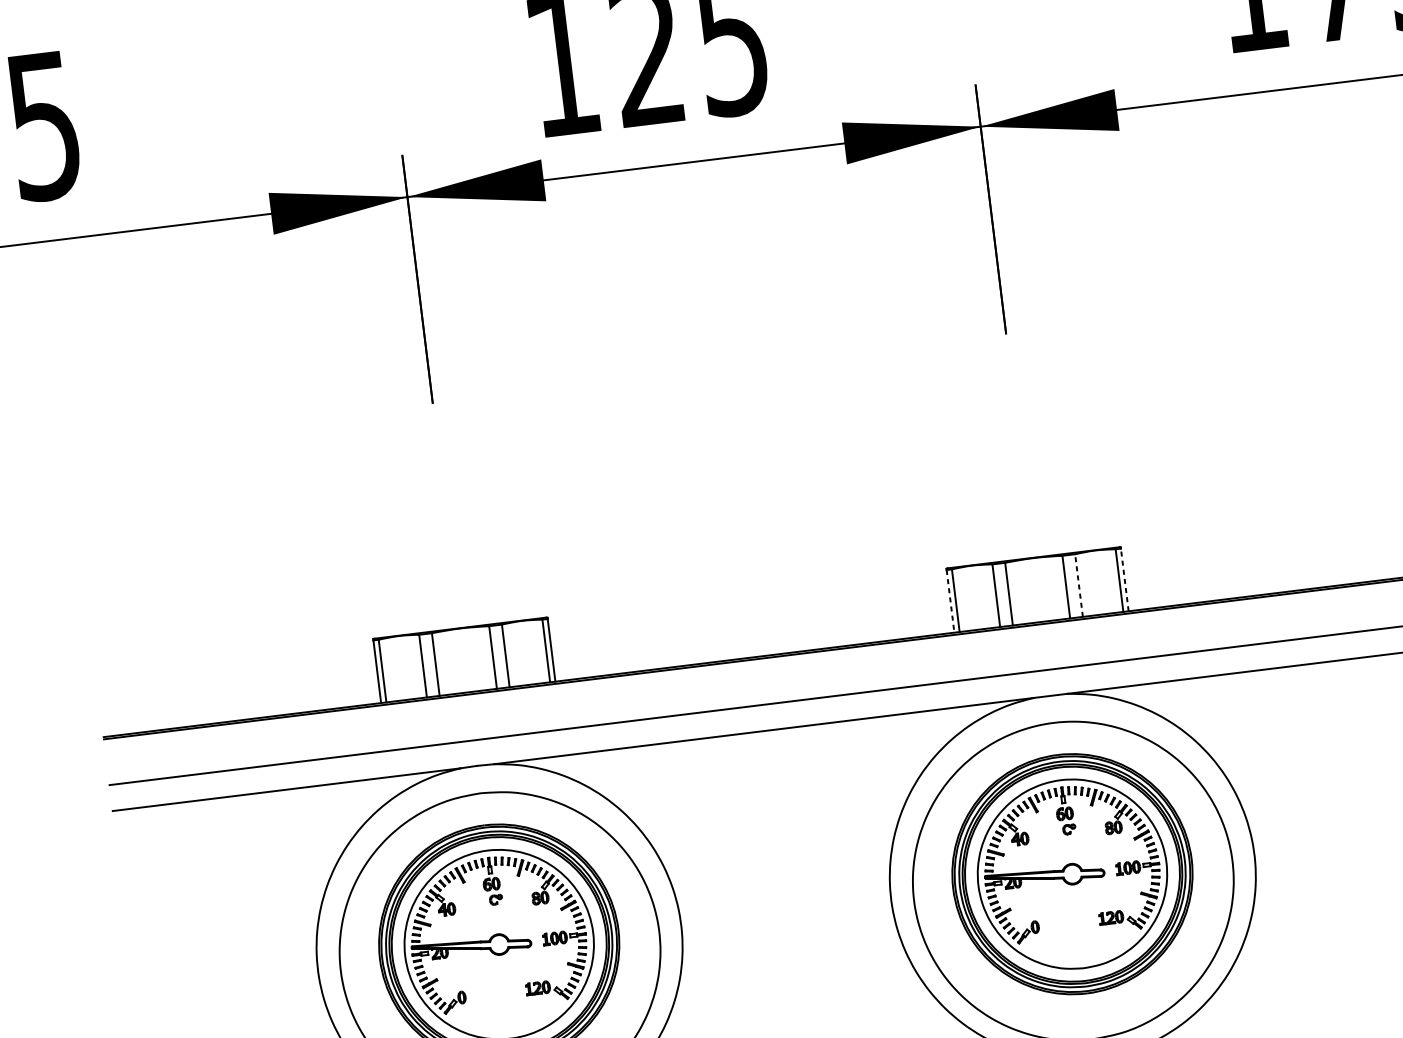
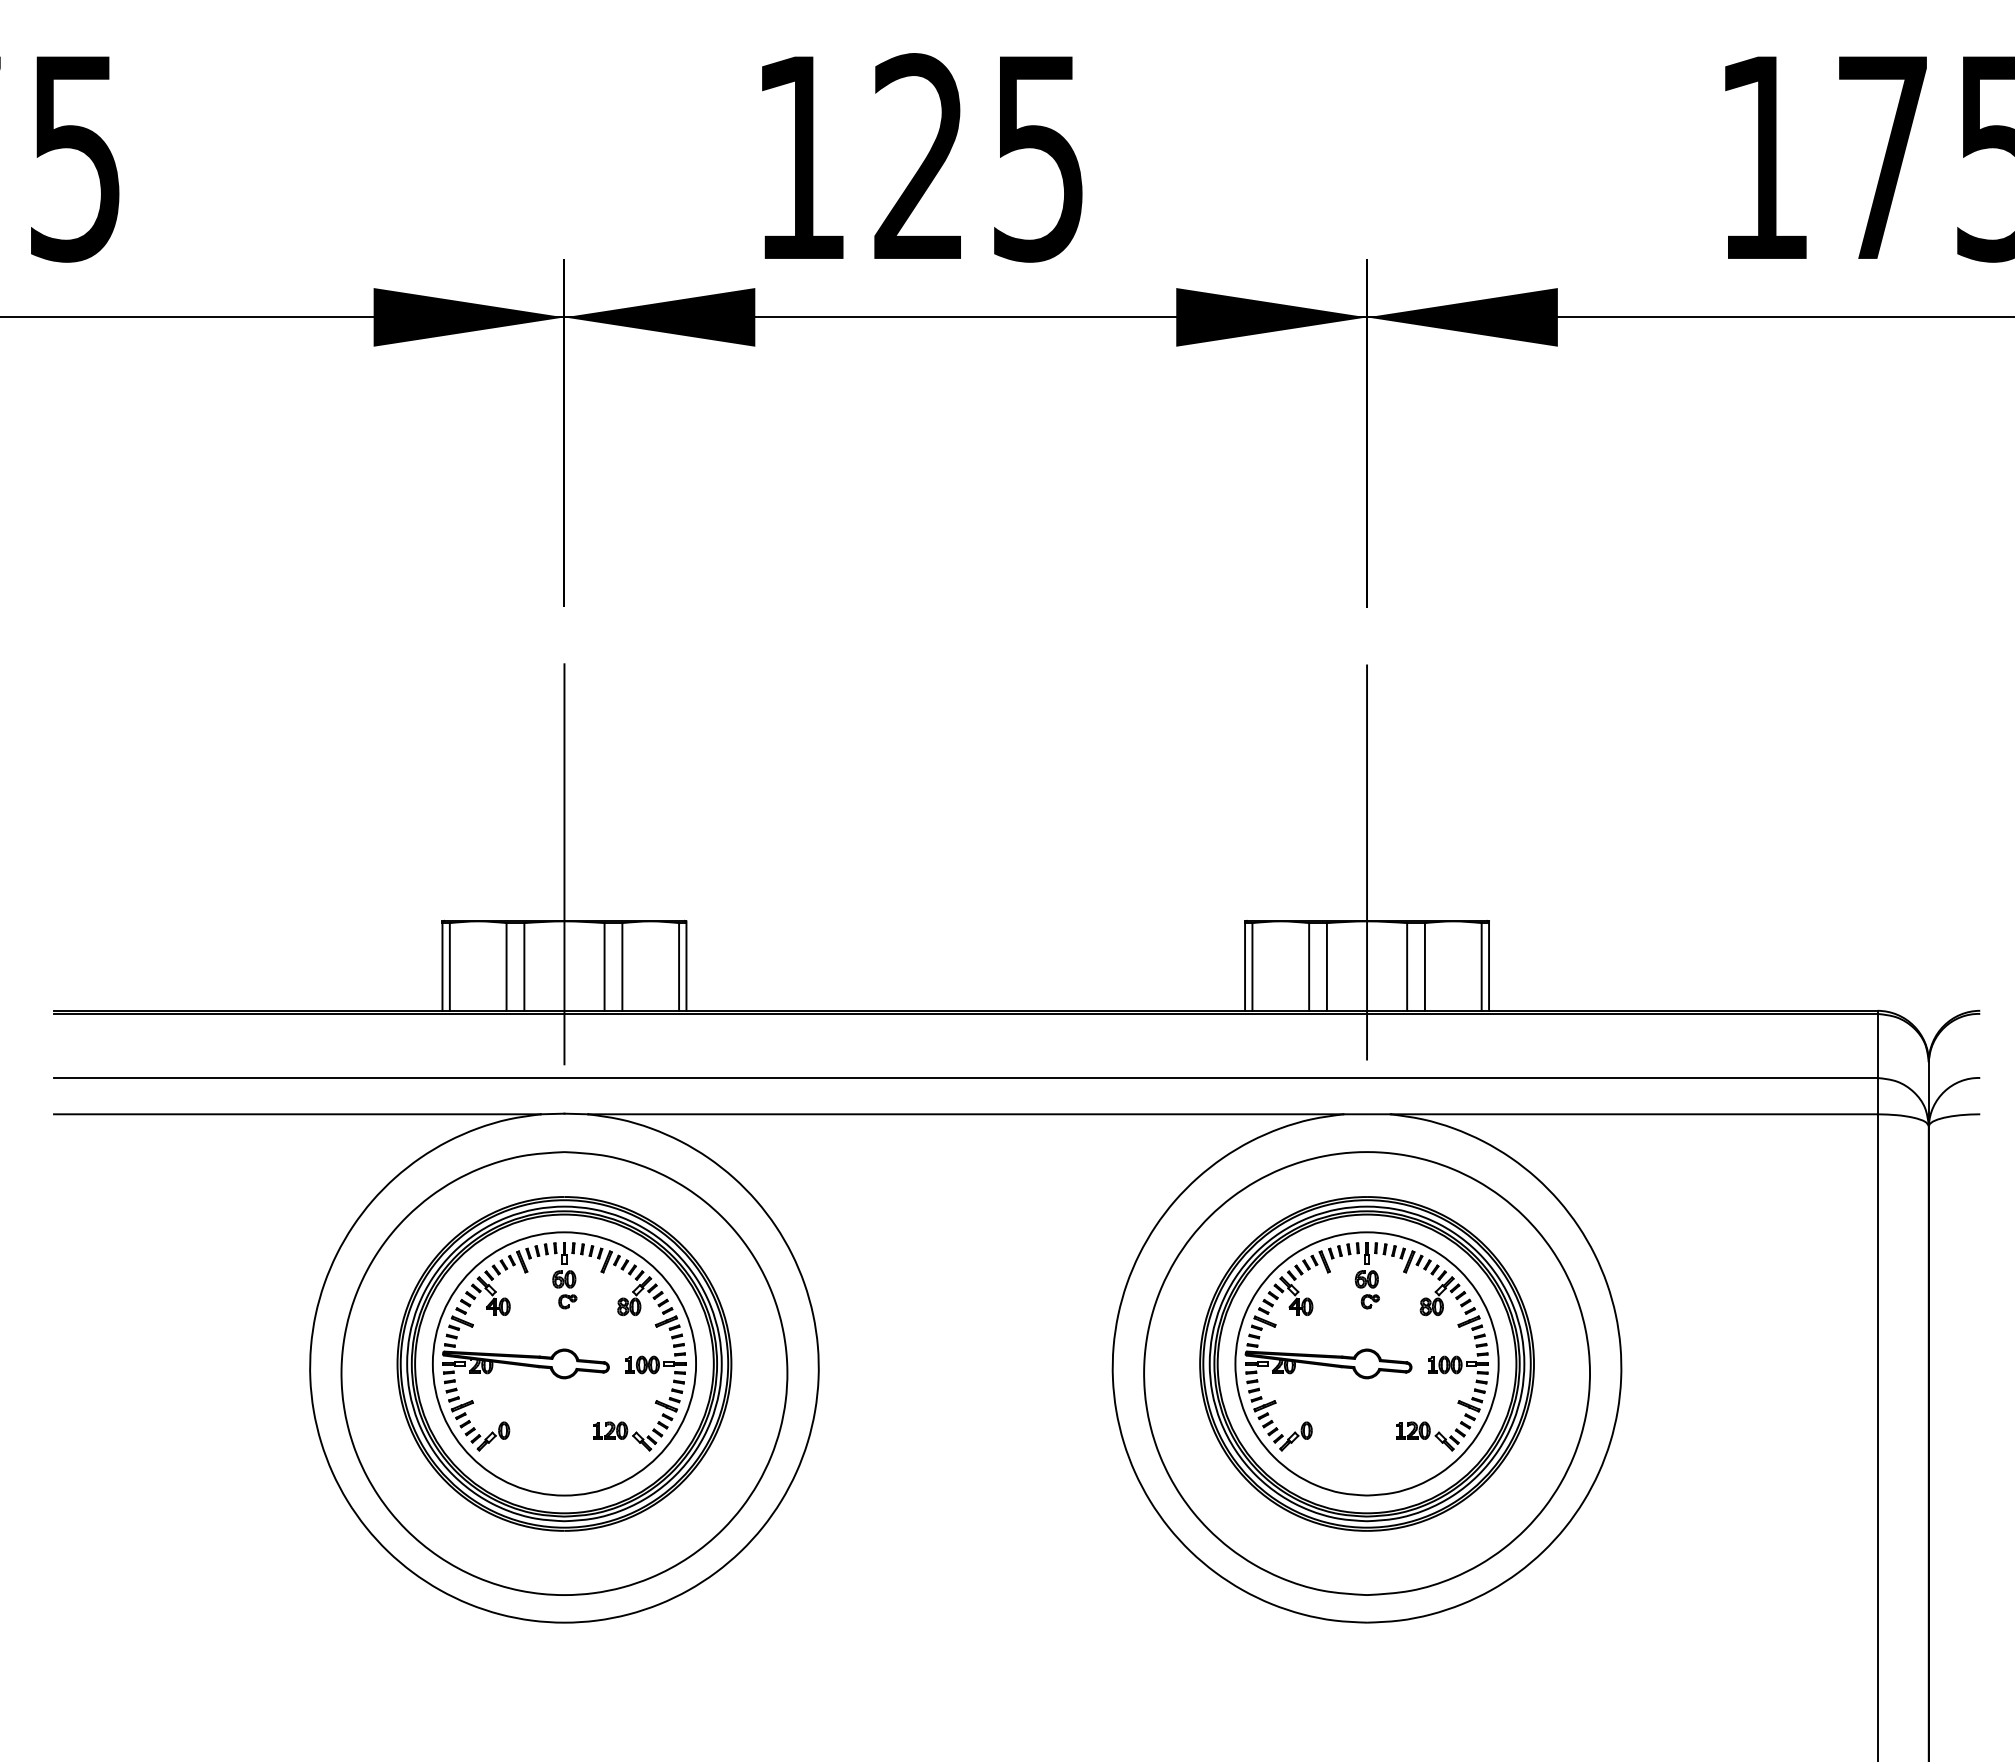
line: (1028, 516) -> (1367, 862), added
line: (1125, 579) -> (1489, 966), dashed -> solid
line: (1078, 585) -> (1424, 966), dashed -> solid
line: (455, 587) -> (564, 864), added
line: (950, 600) -> (1245, 966), dashed -> solid

